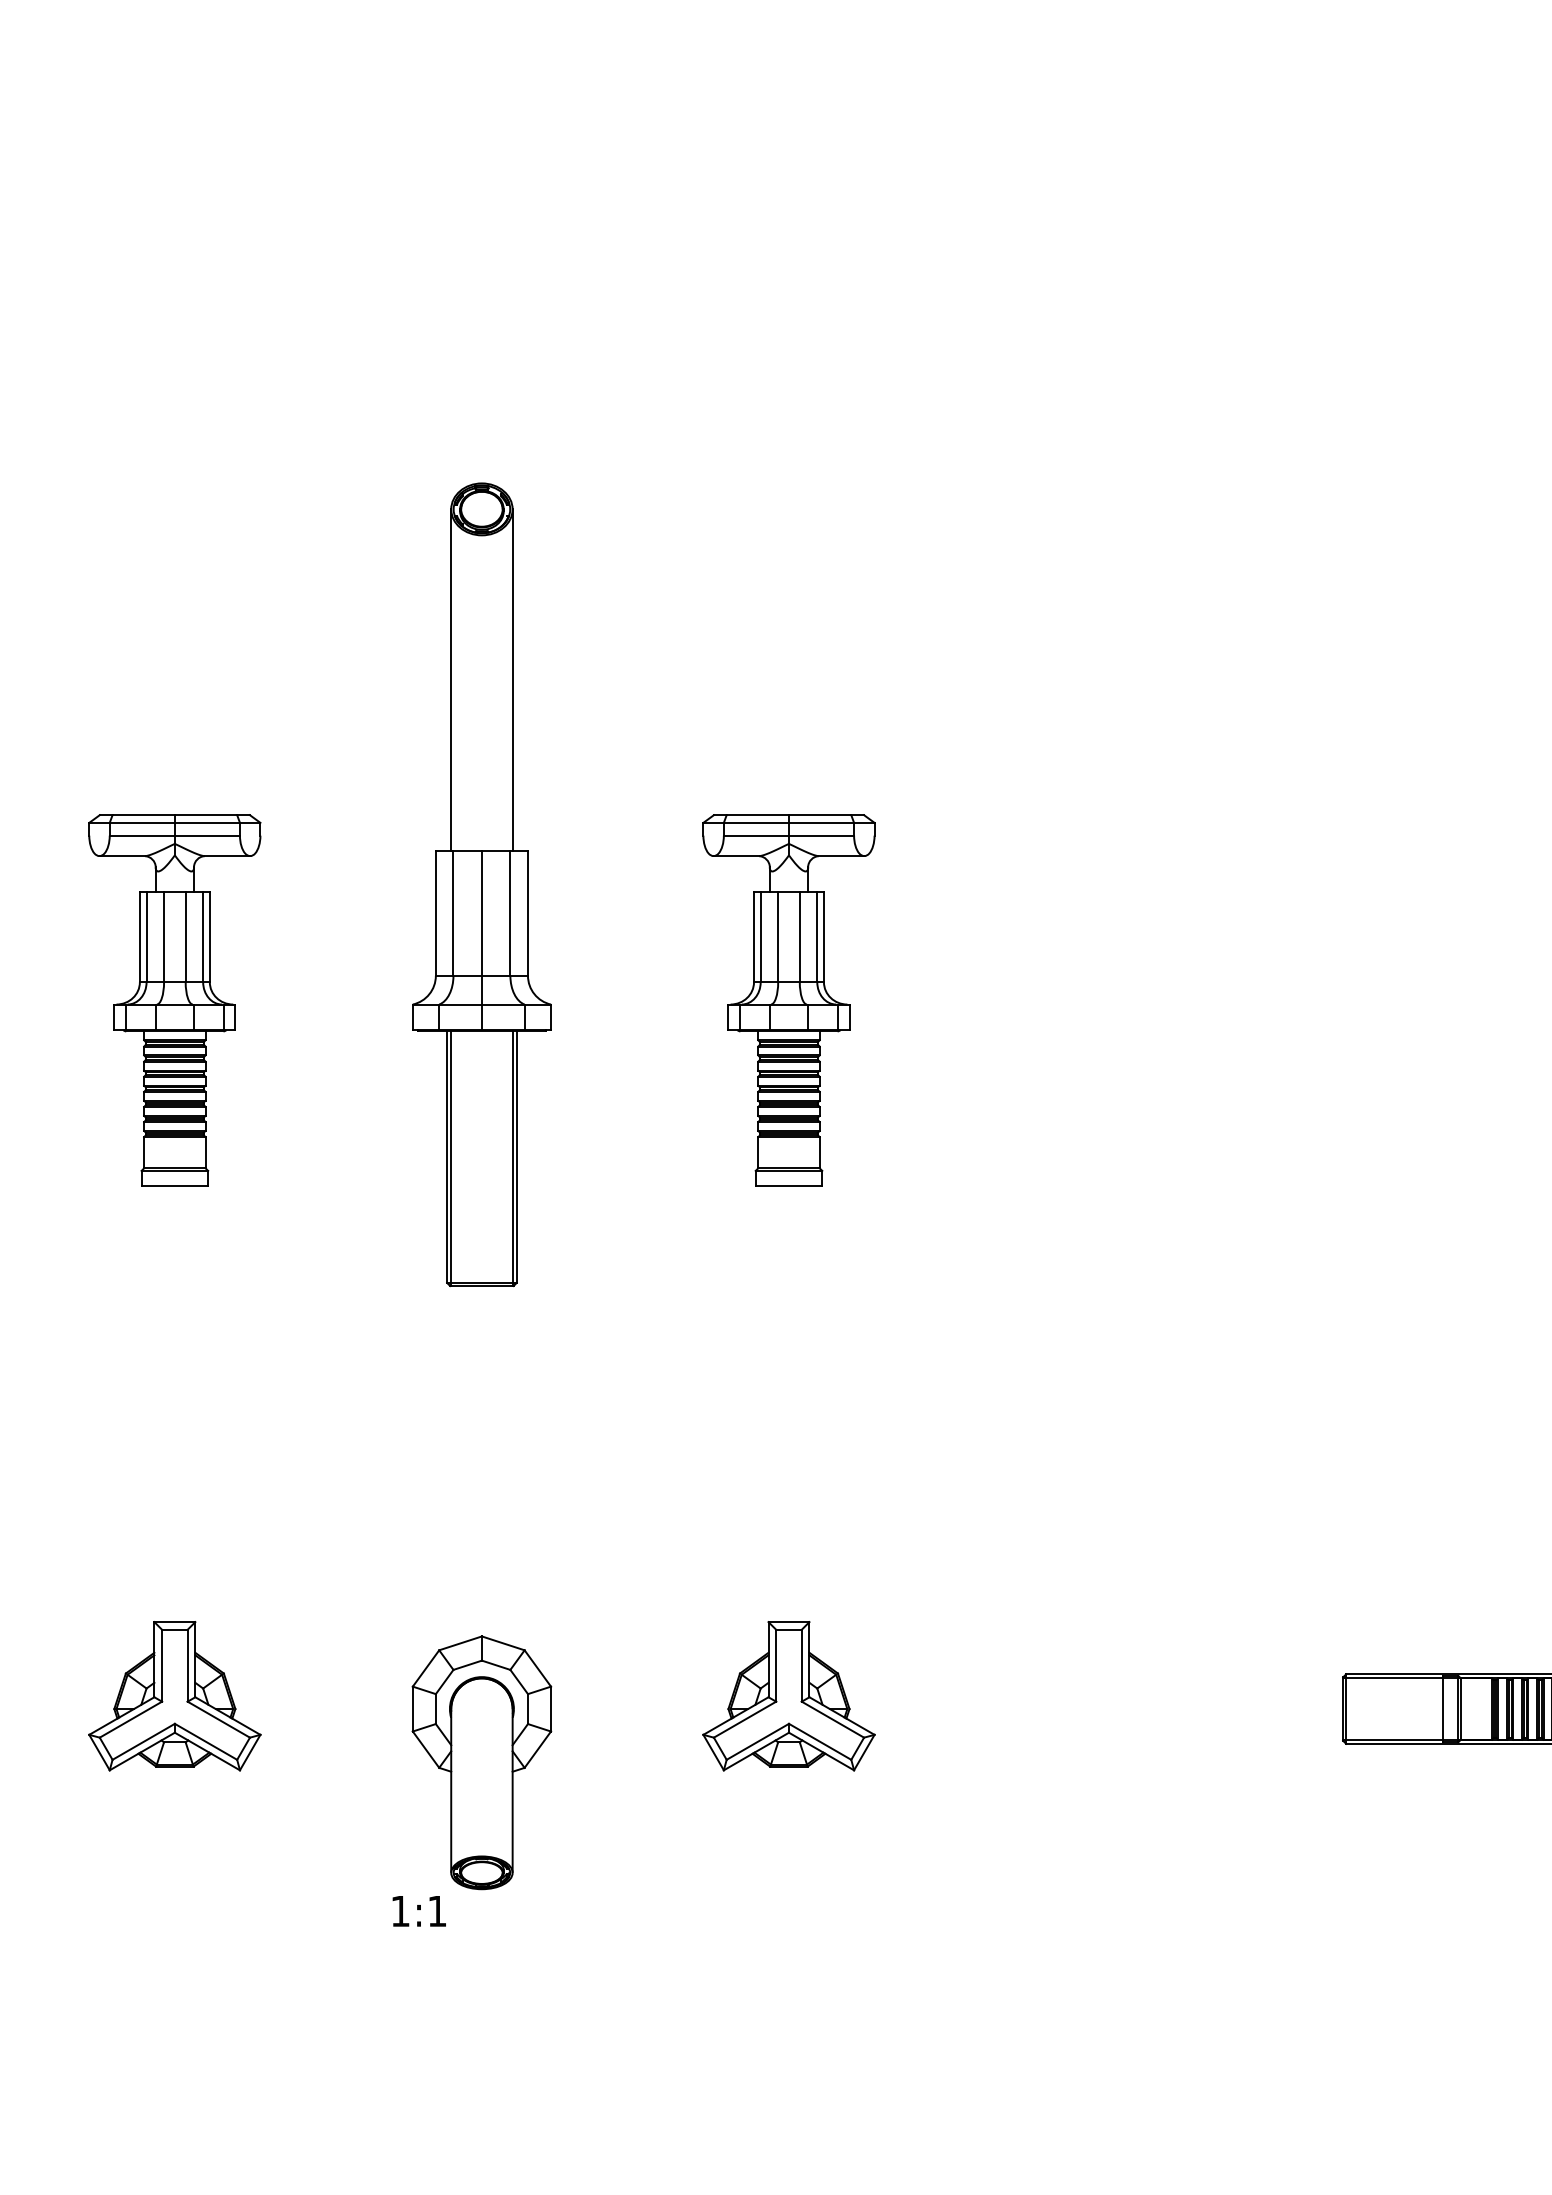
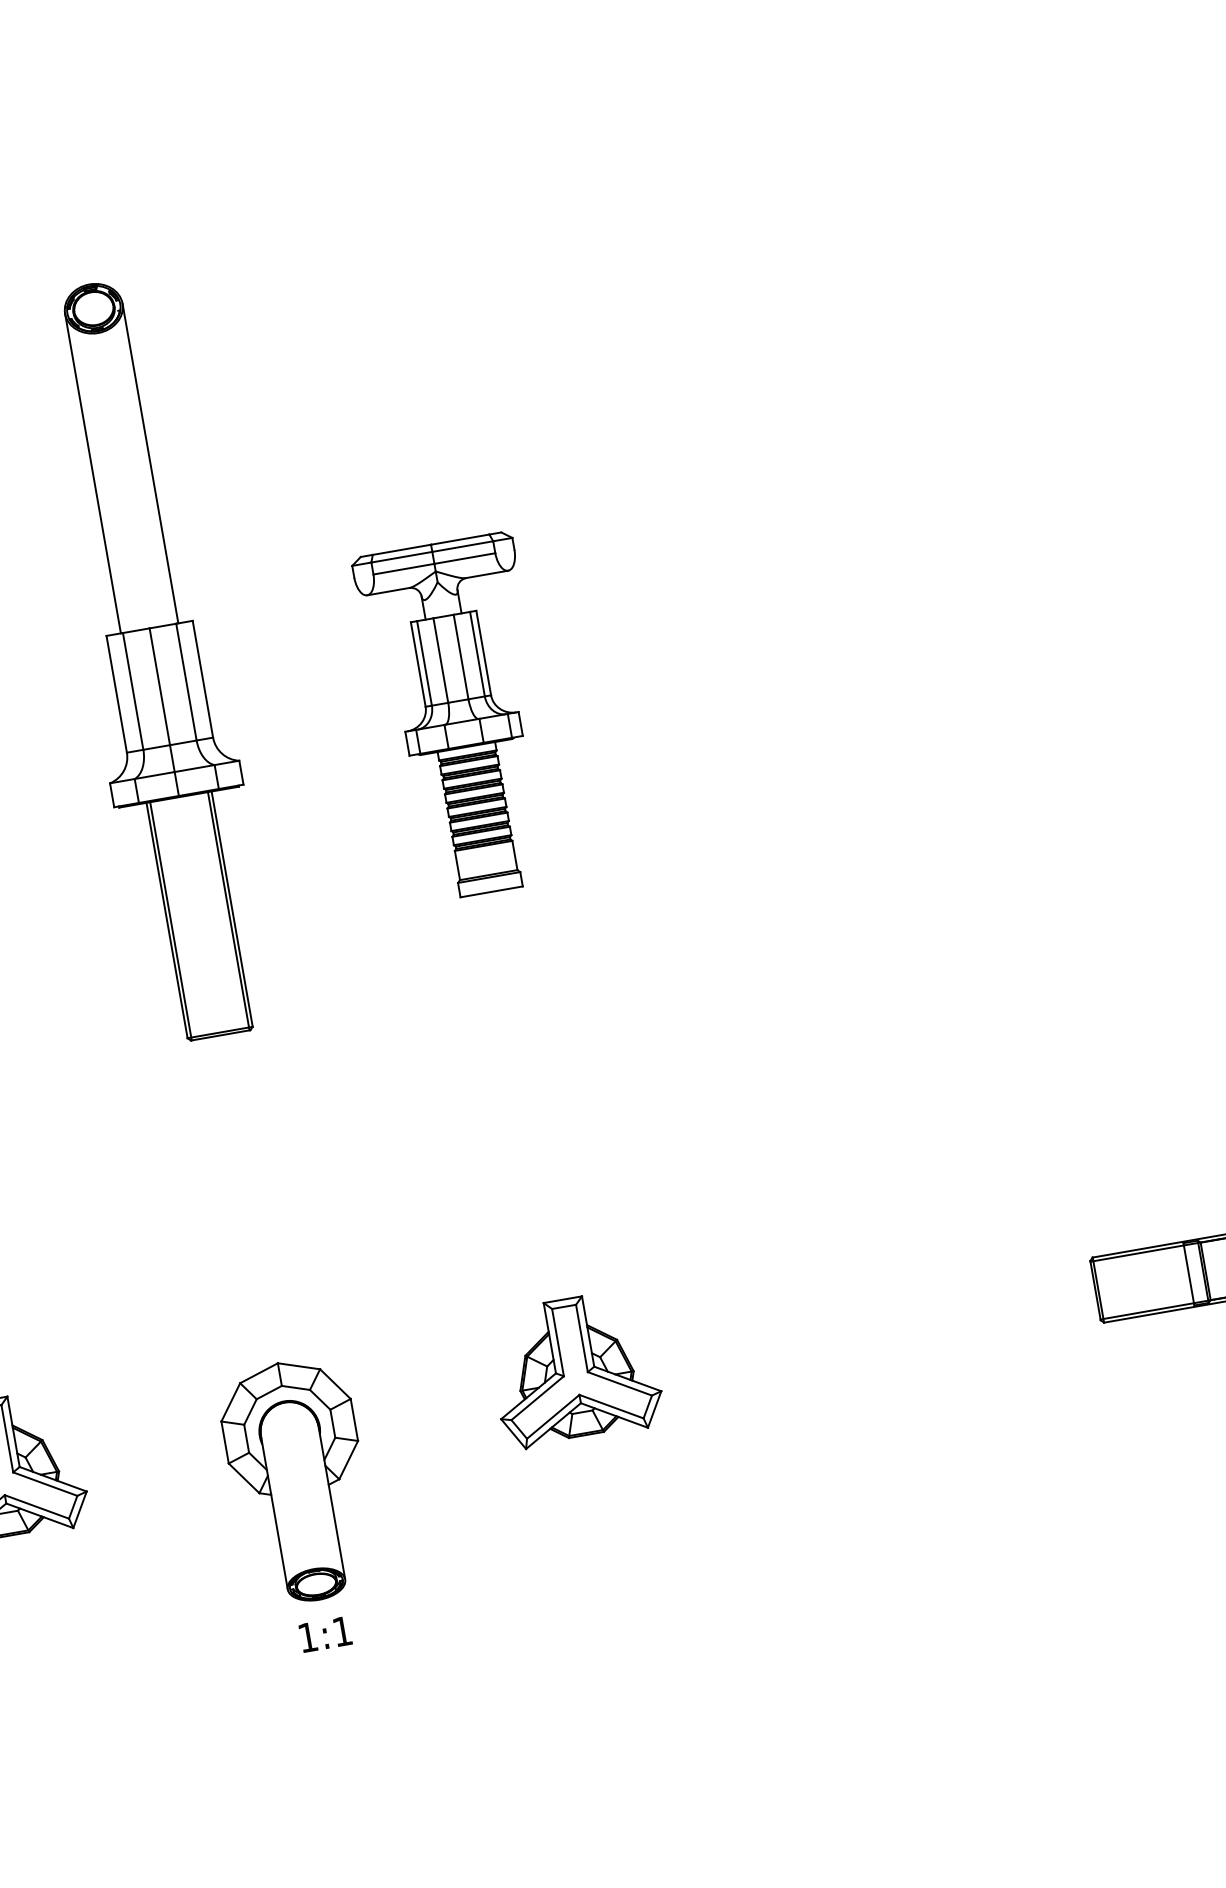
text: (418, 1911) -> (324, 1634), moved

